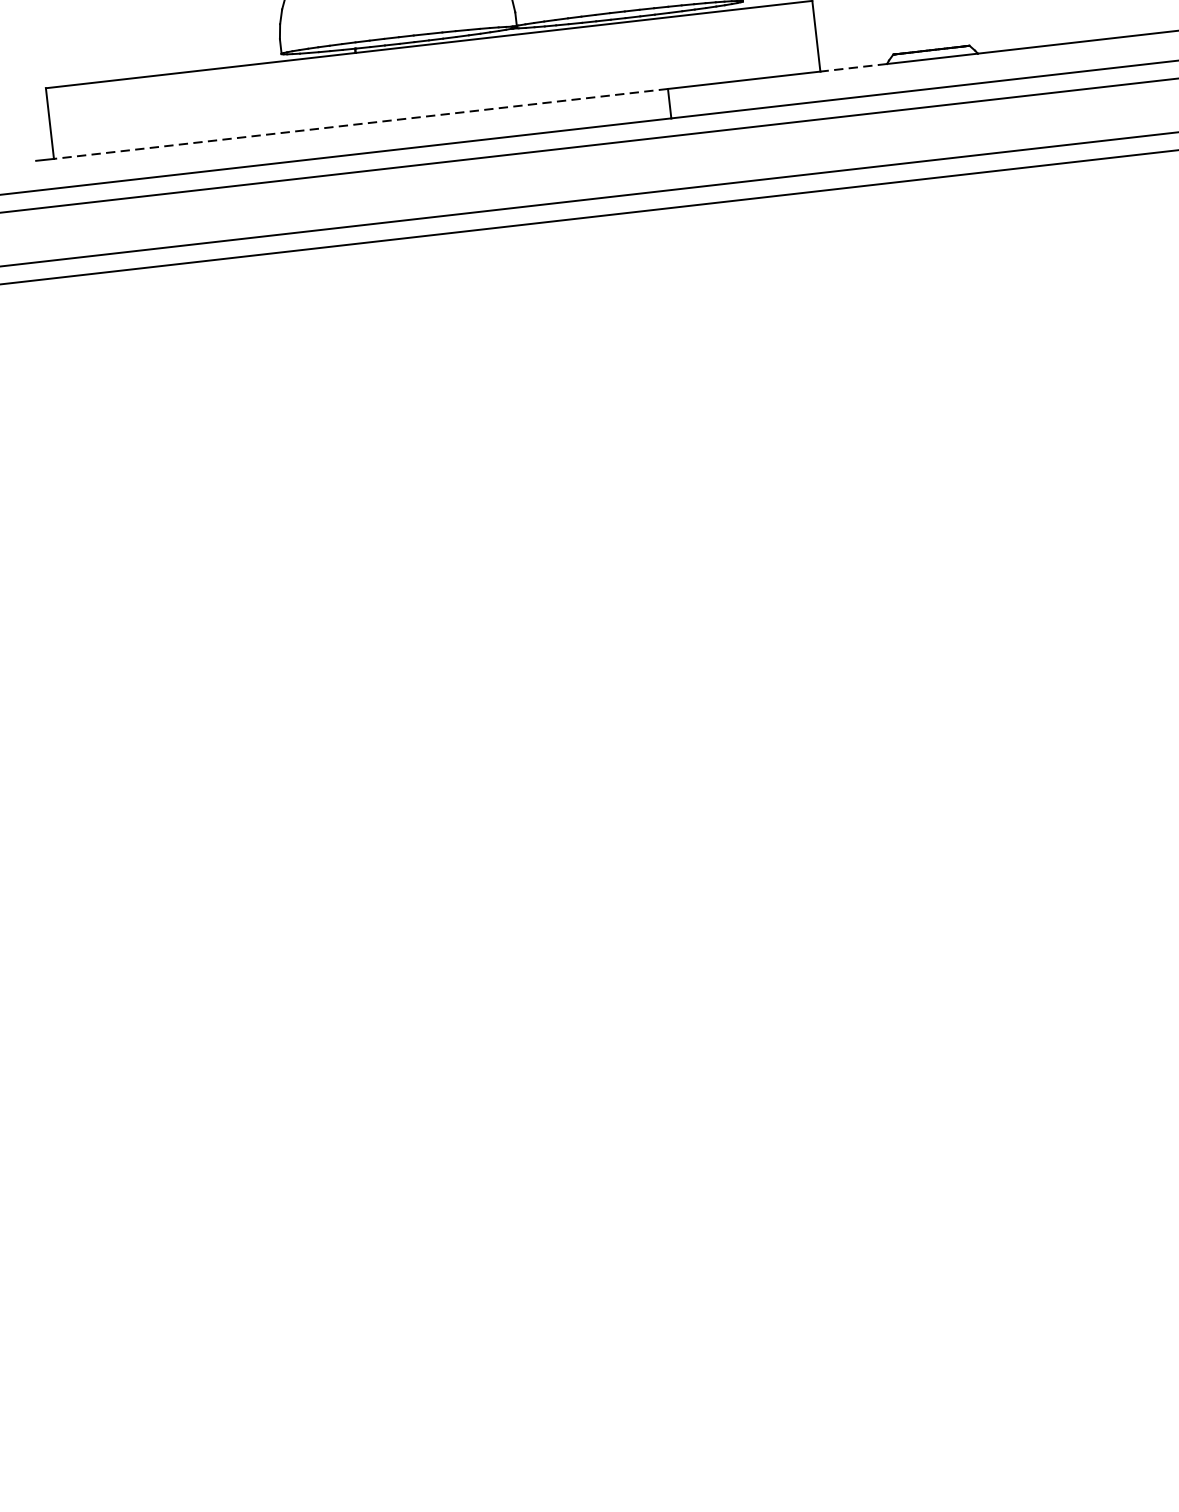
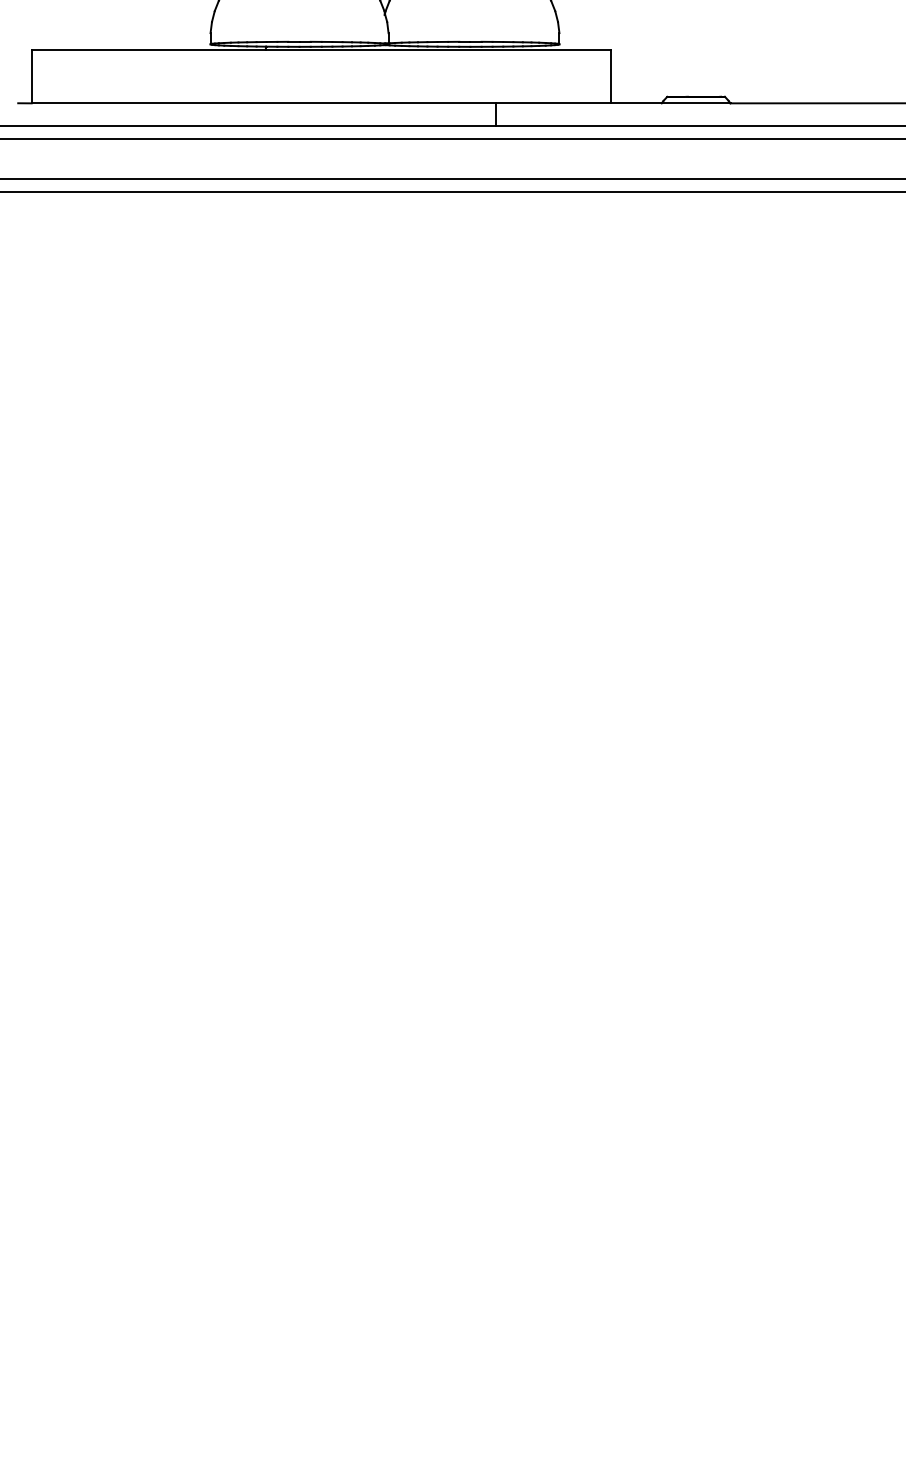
line: (853, 68) -> (636, 103), dashed -> solid
line: (360, 124) -> (263, 103), dashed -> solid

